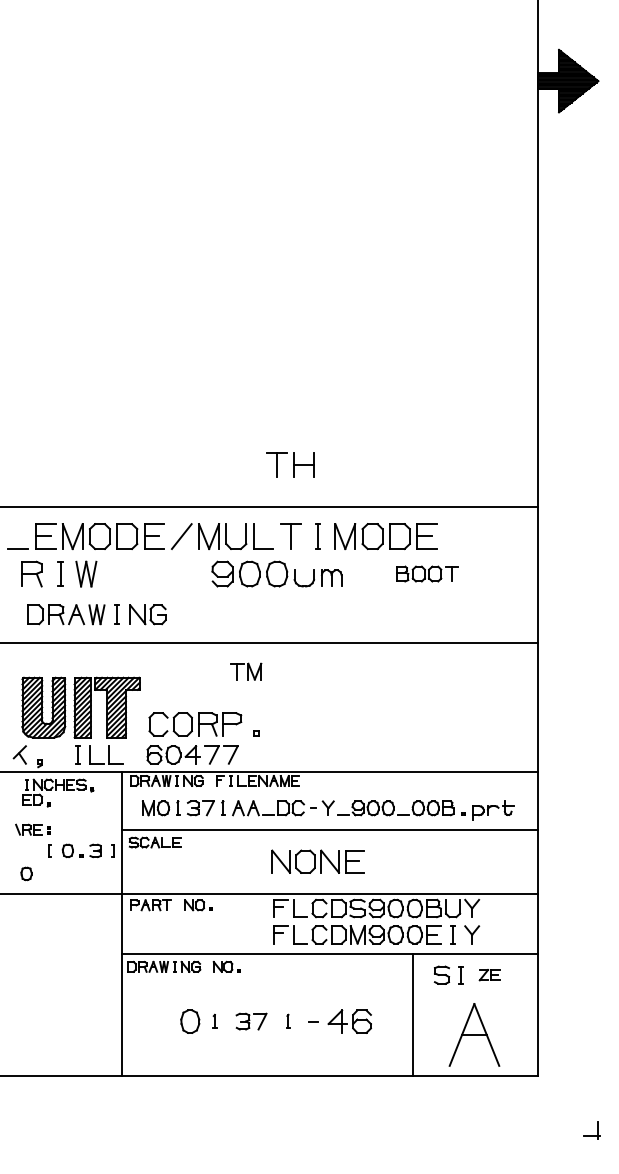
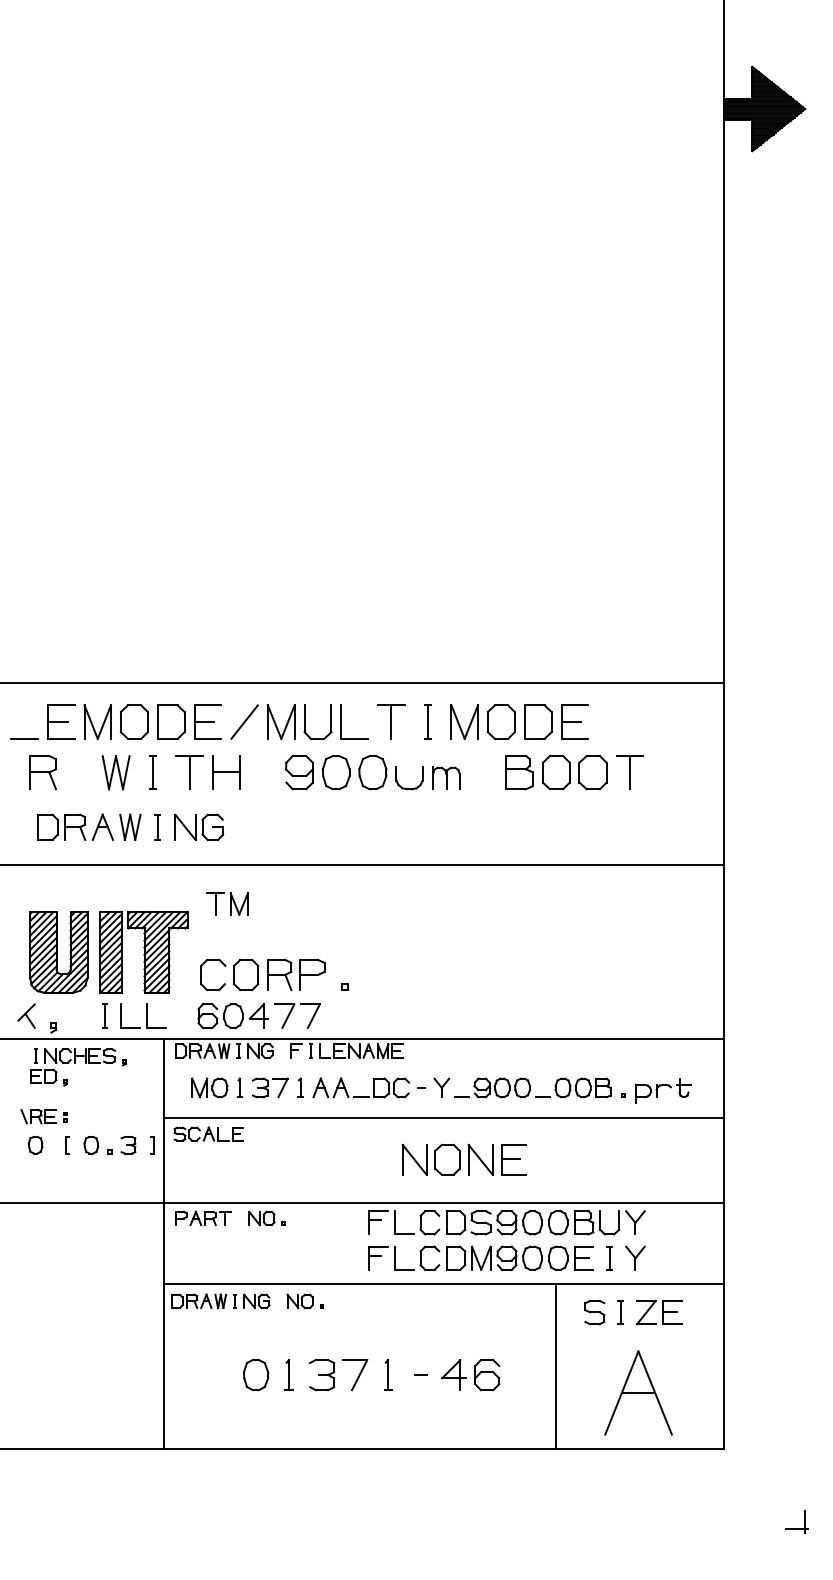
part: (290, 464) -> (207, 771), moved
part: (60, 573) -> (152, 771), moved
part: (426, 573) -> (573, 771), size x1.67
part: (246, 671) -> (228, 903), moved
part: (317, 861) -> (463, 1159), moved
part: (26, 873) -> (35, 1144), moved
part: (489, 974) -> (658, 1311), size x1.67
part: (214, 1021) -> (288, 1374), size x1.67
part: (251, 1021) -> (338, 1374), size x1.43
part: (288, 1021) -> (388, 1374), size x1.67

